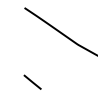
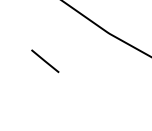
line: (32, 81) -> (45, 60), moved

